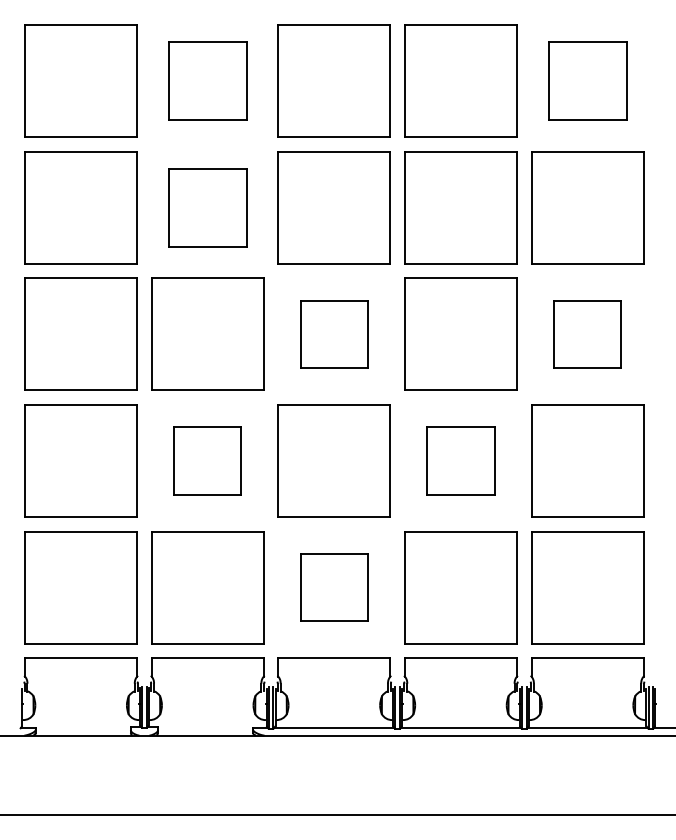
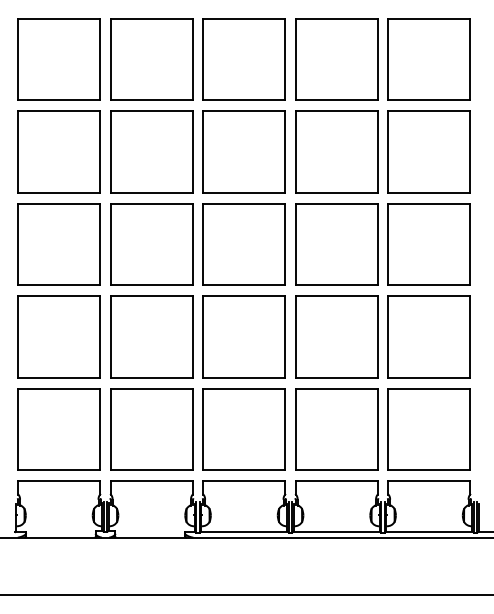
part: (207, 80) -> (151, 58), size x1.43
part: (587, 80) -> (429, 58), size x1.43
part: (207, 207) -> (151, 151), size x1.43
part: (333, 333) -> (243, 243), size x1.67
part: (587, 333) -> (429, 243), size x1.67
part: (207, 460) -> (151, 336), size x1.67
part: (460, 460) -> (336, 336), size x1.67
part: (333, 587) -> (243, 429), size x1.67

